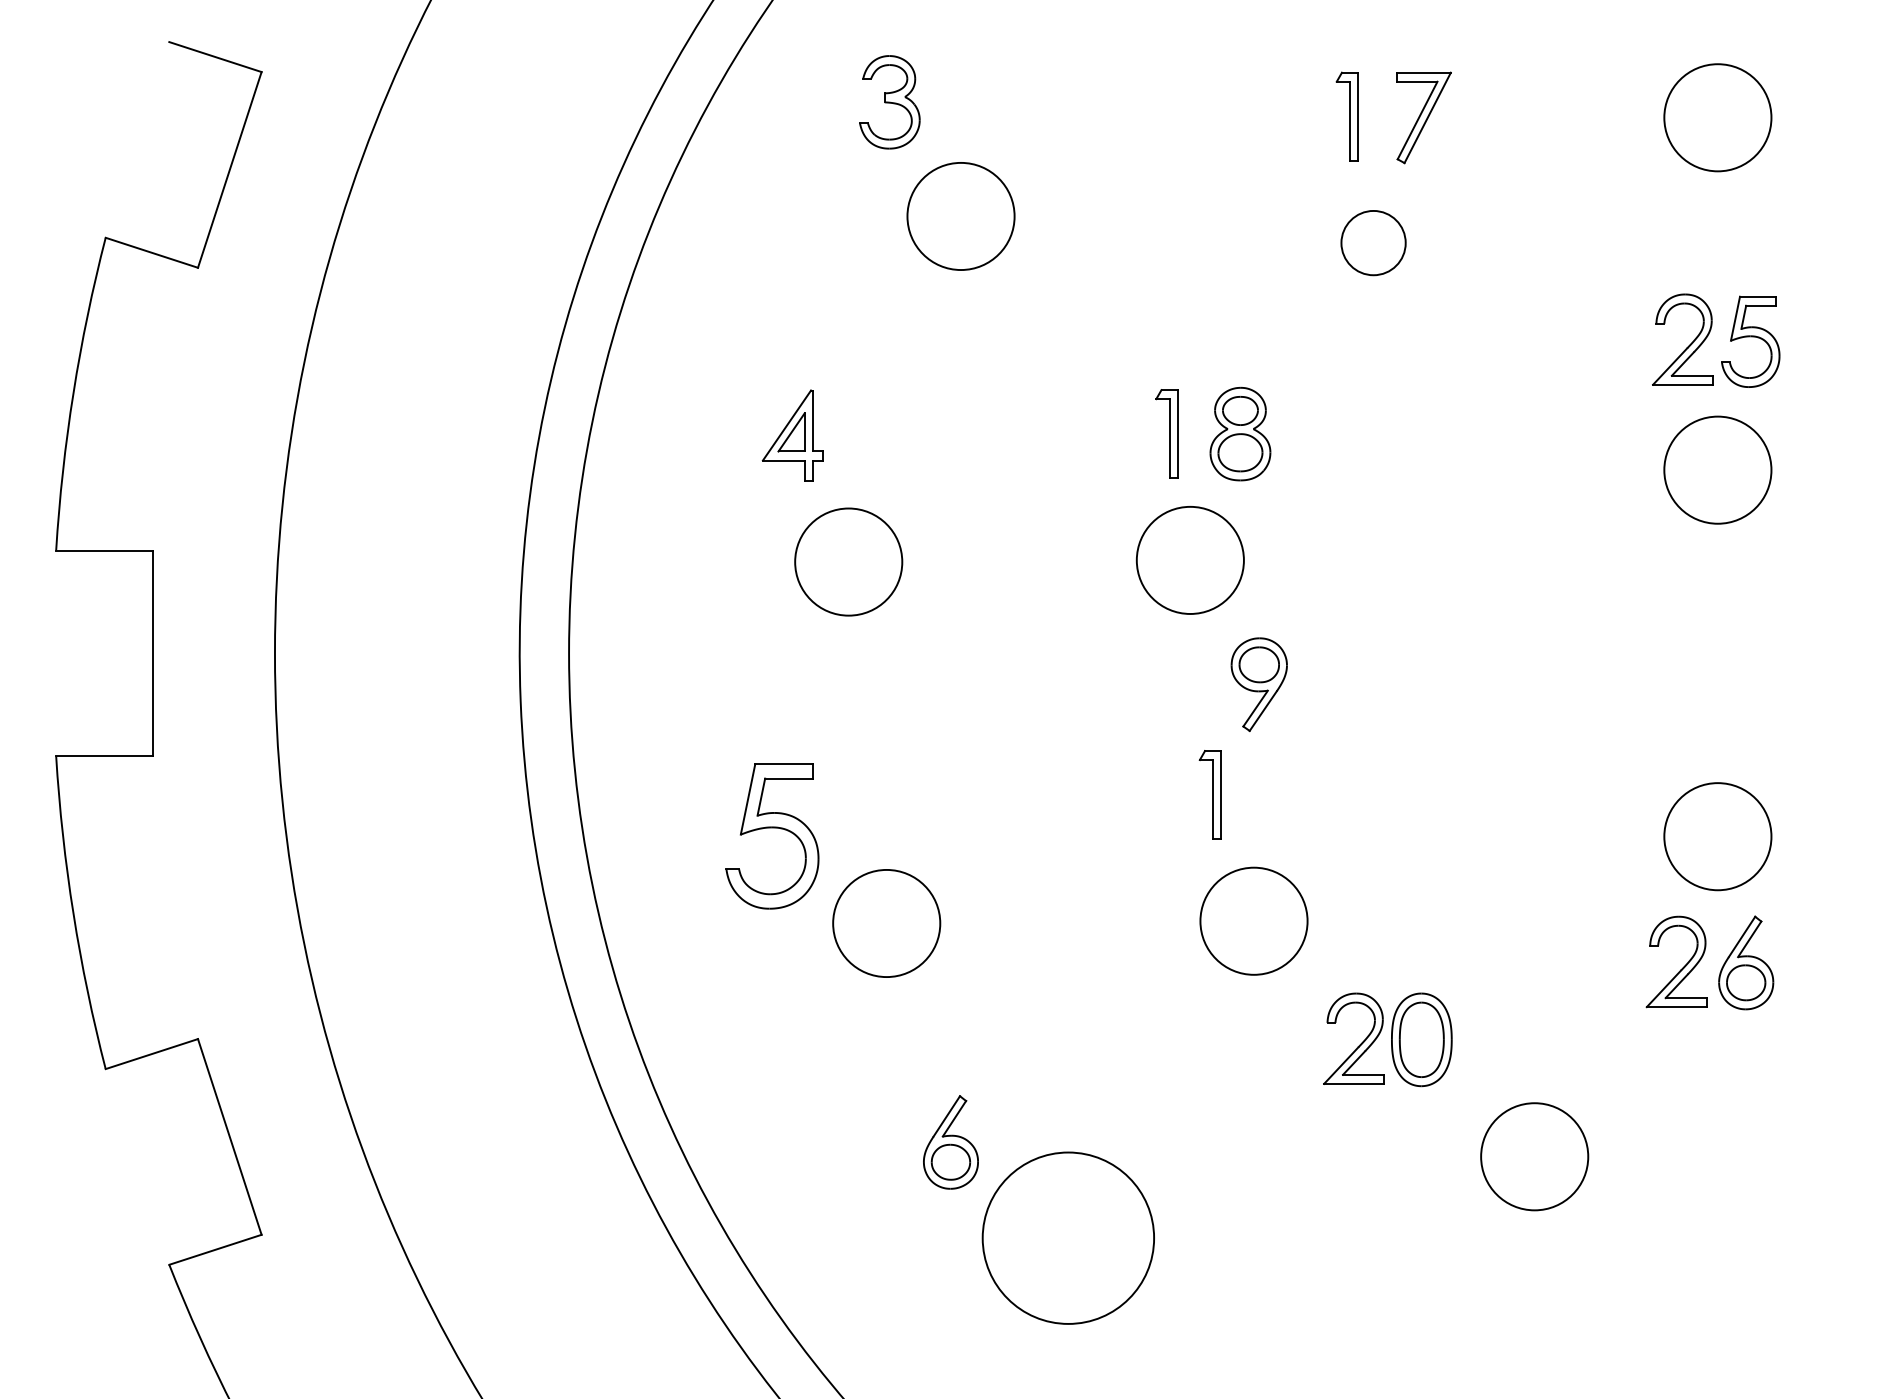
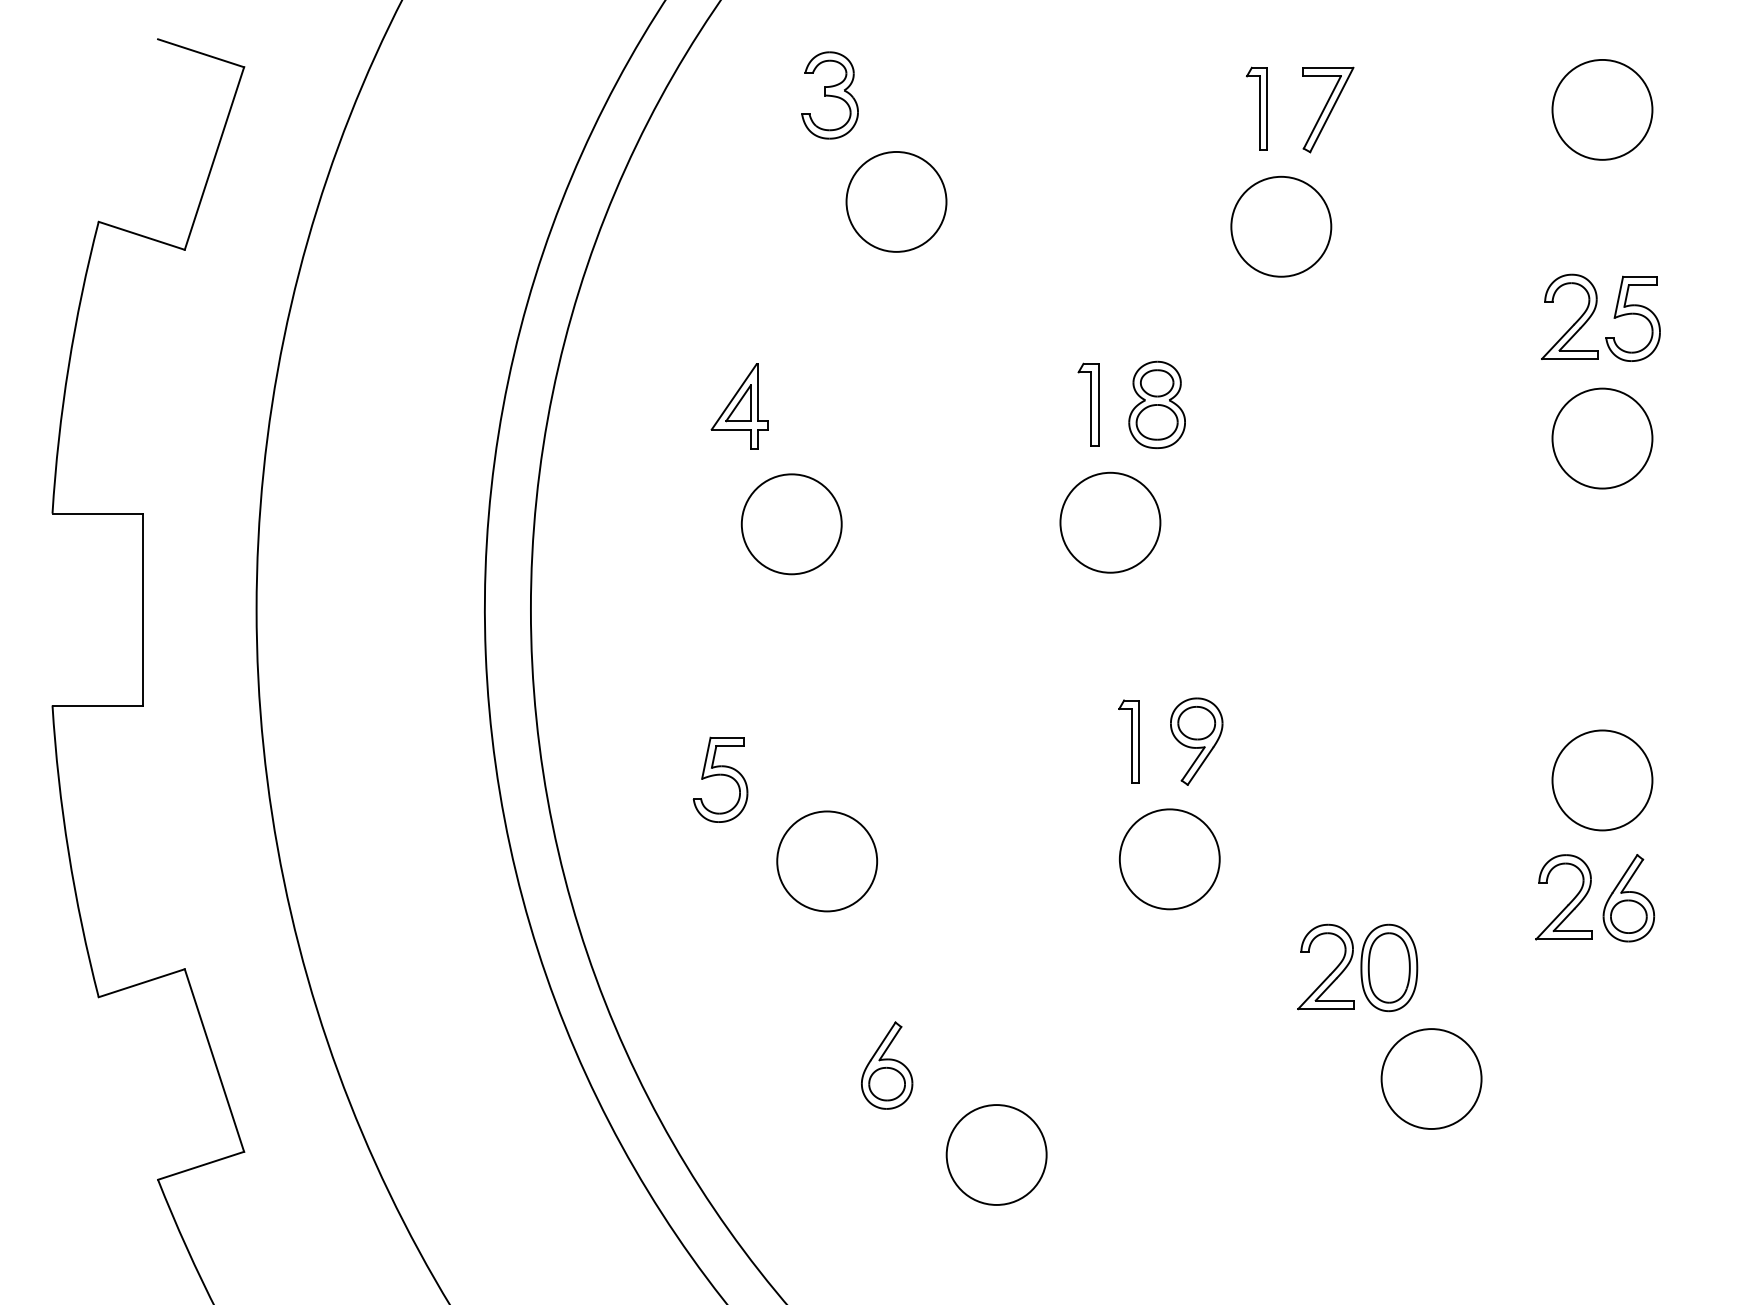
circle: (1373, 242) -> (1281, 226), size x1.67
part: (1259, 684) -> (1196, 741), moved
part: (772, 835) -> (720, 779), size x0.62
part: (1387, 1039) -> (1357, 967), moved
circle: (1068, 1237) -> (996, 1154), size x0.62

